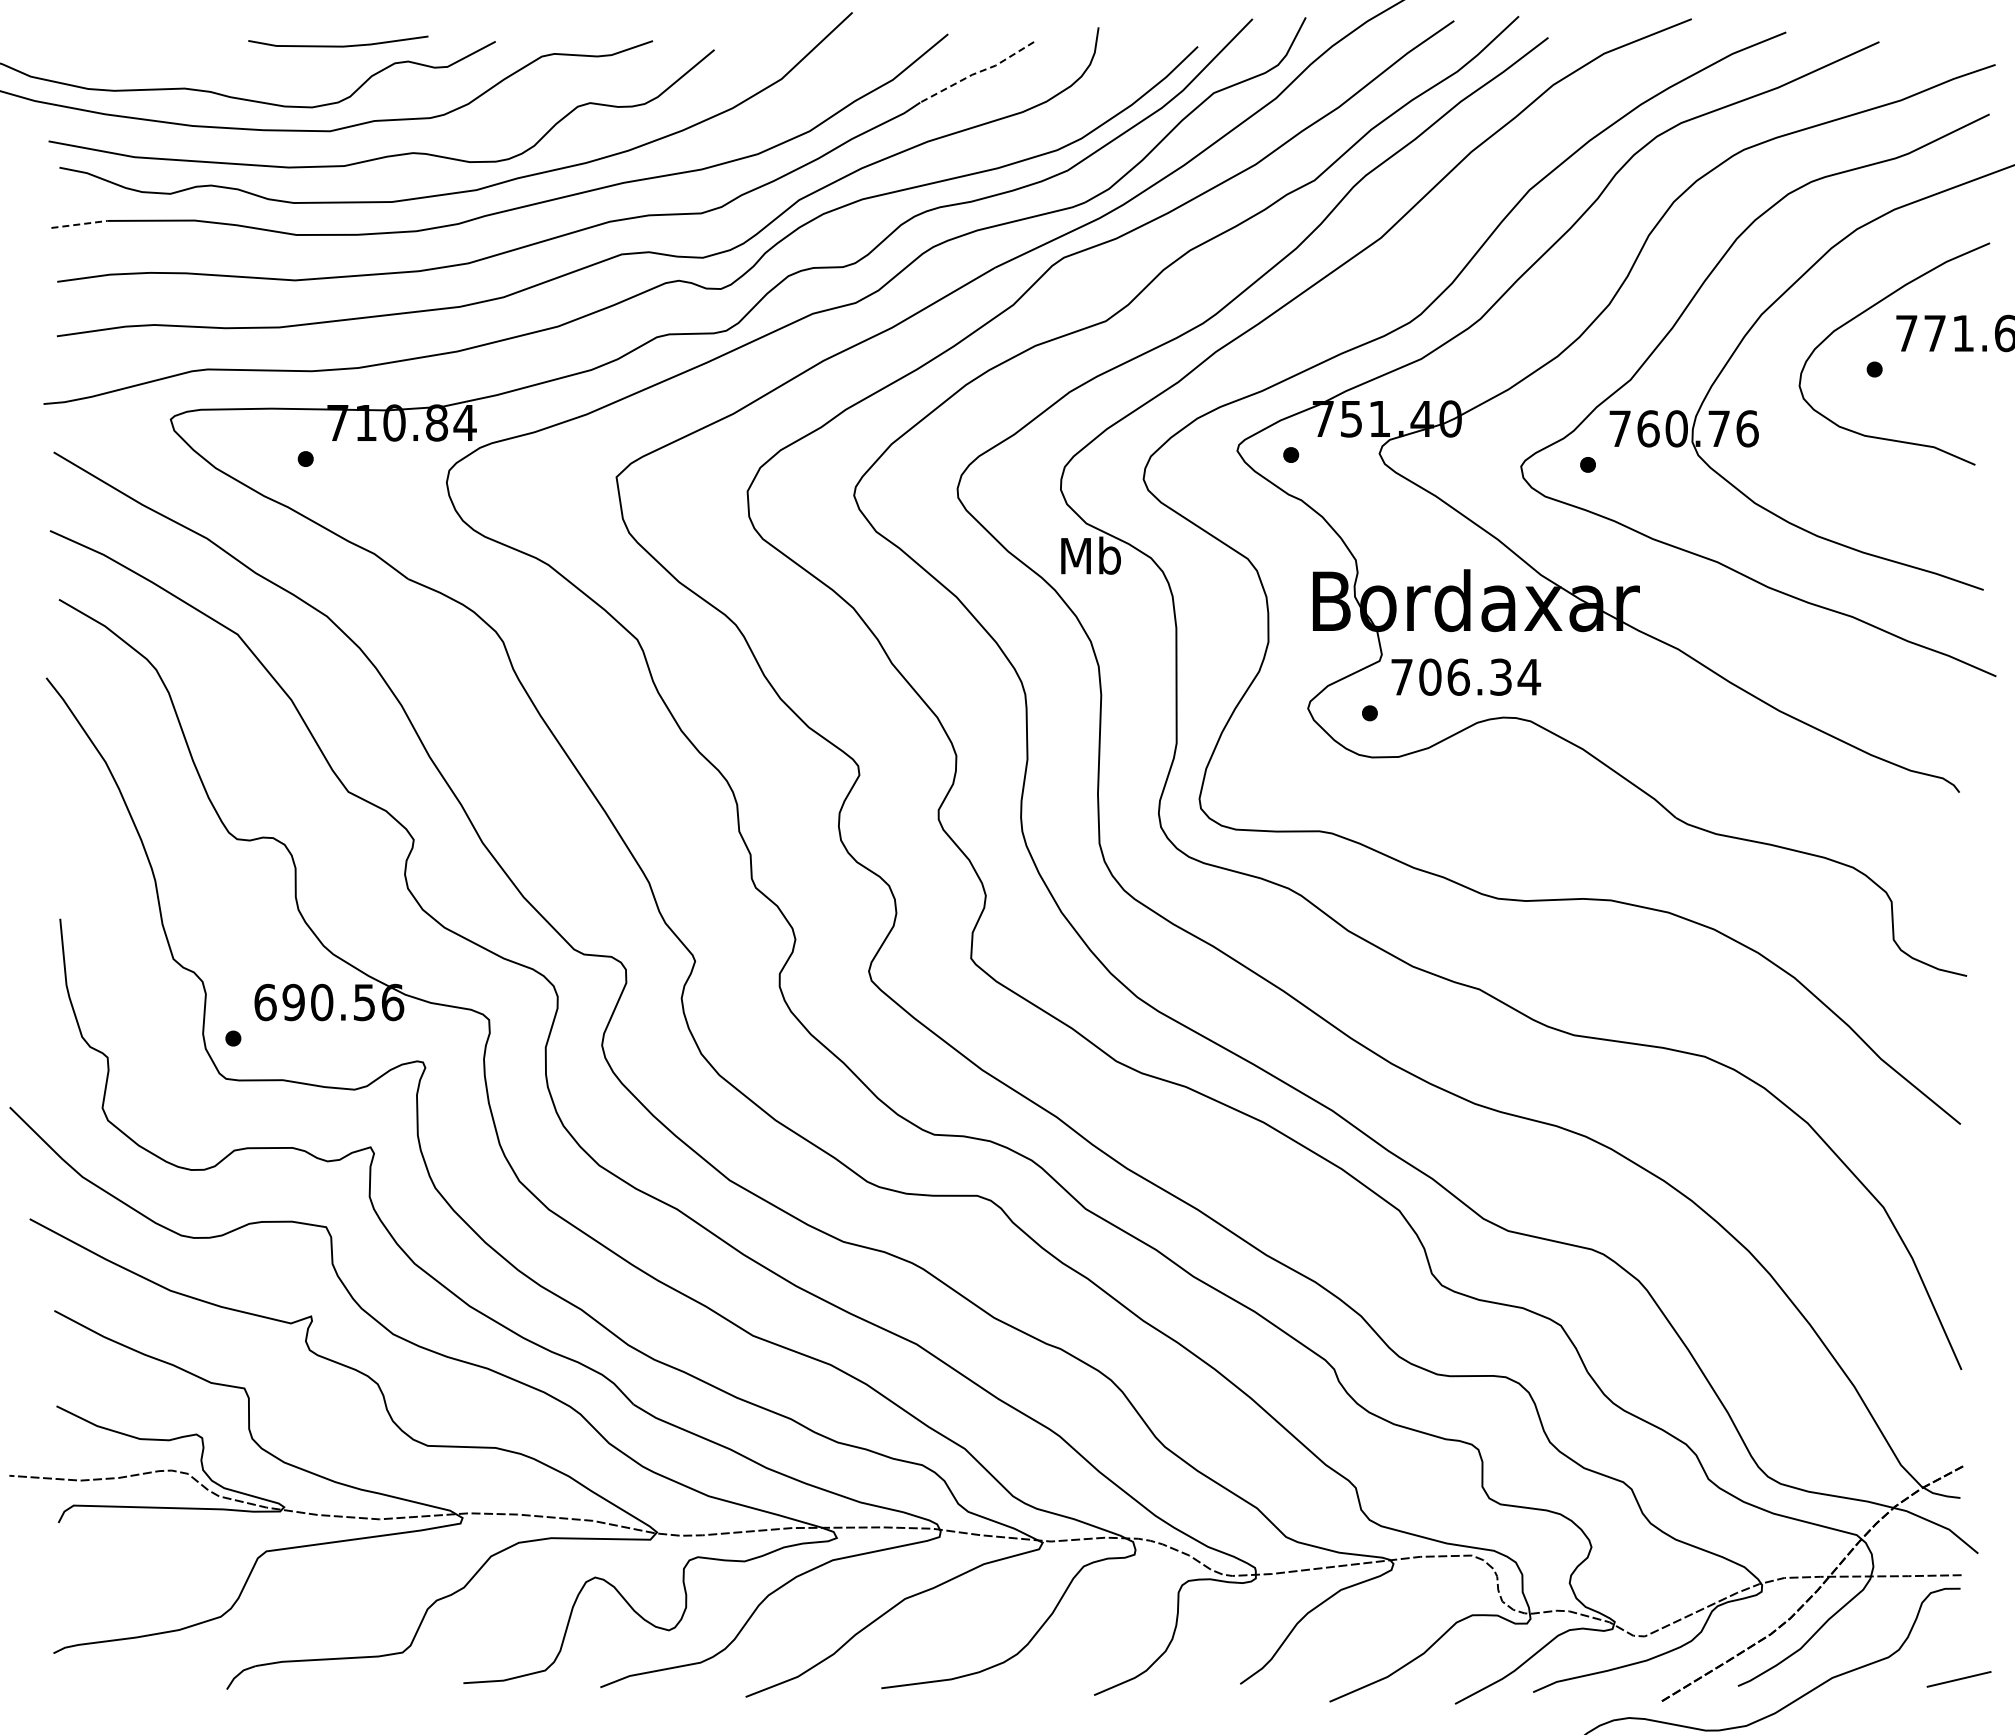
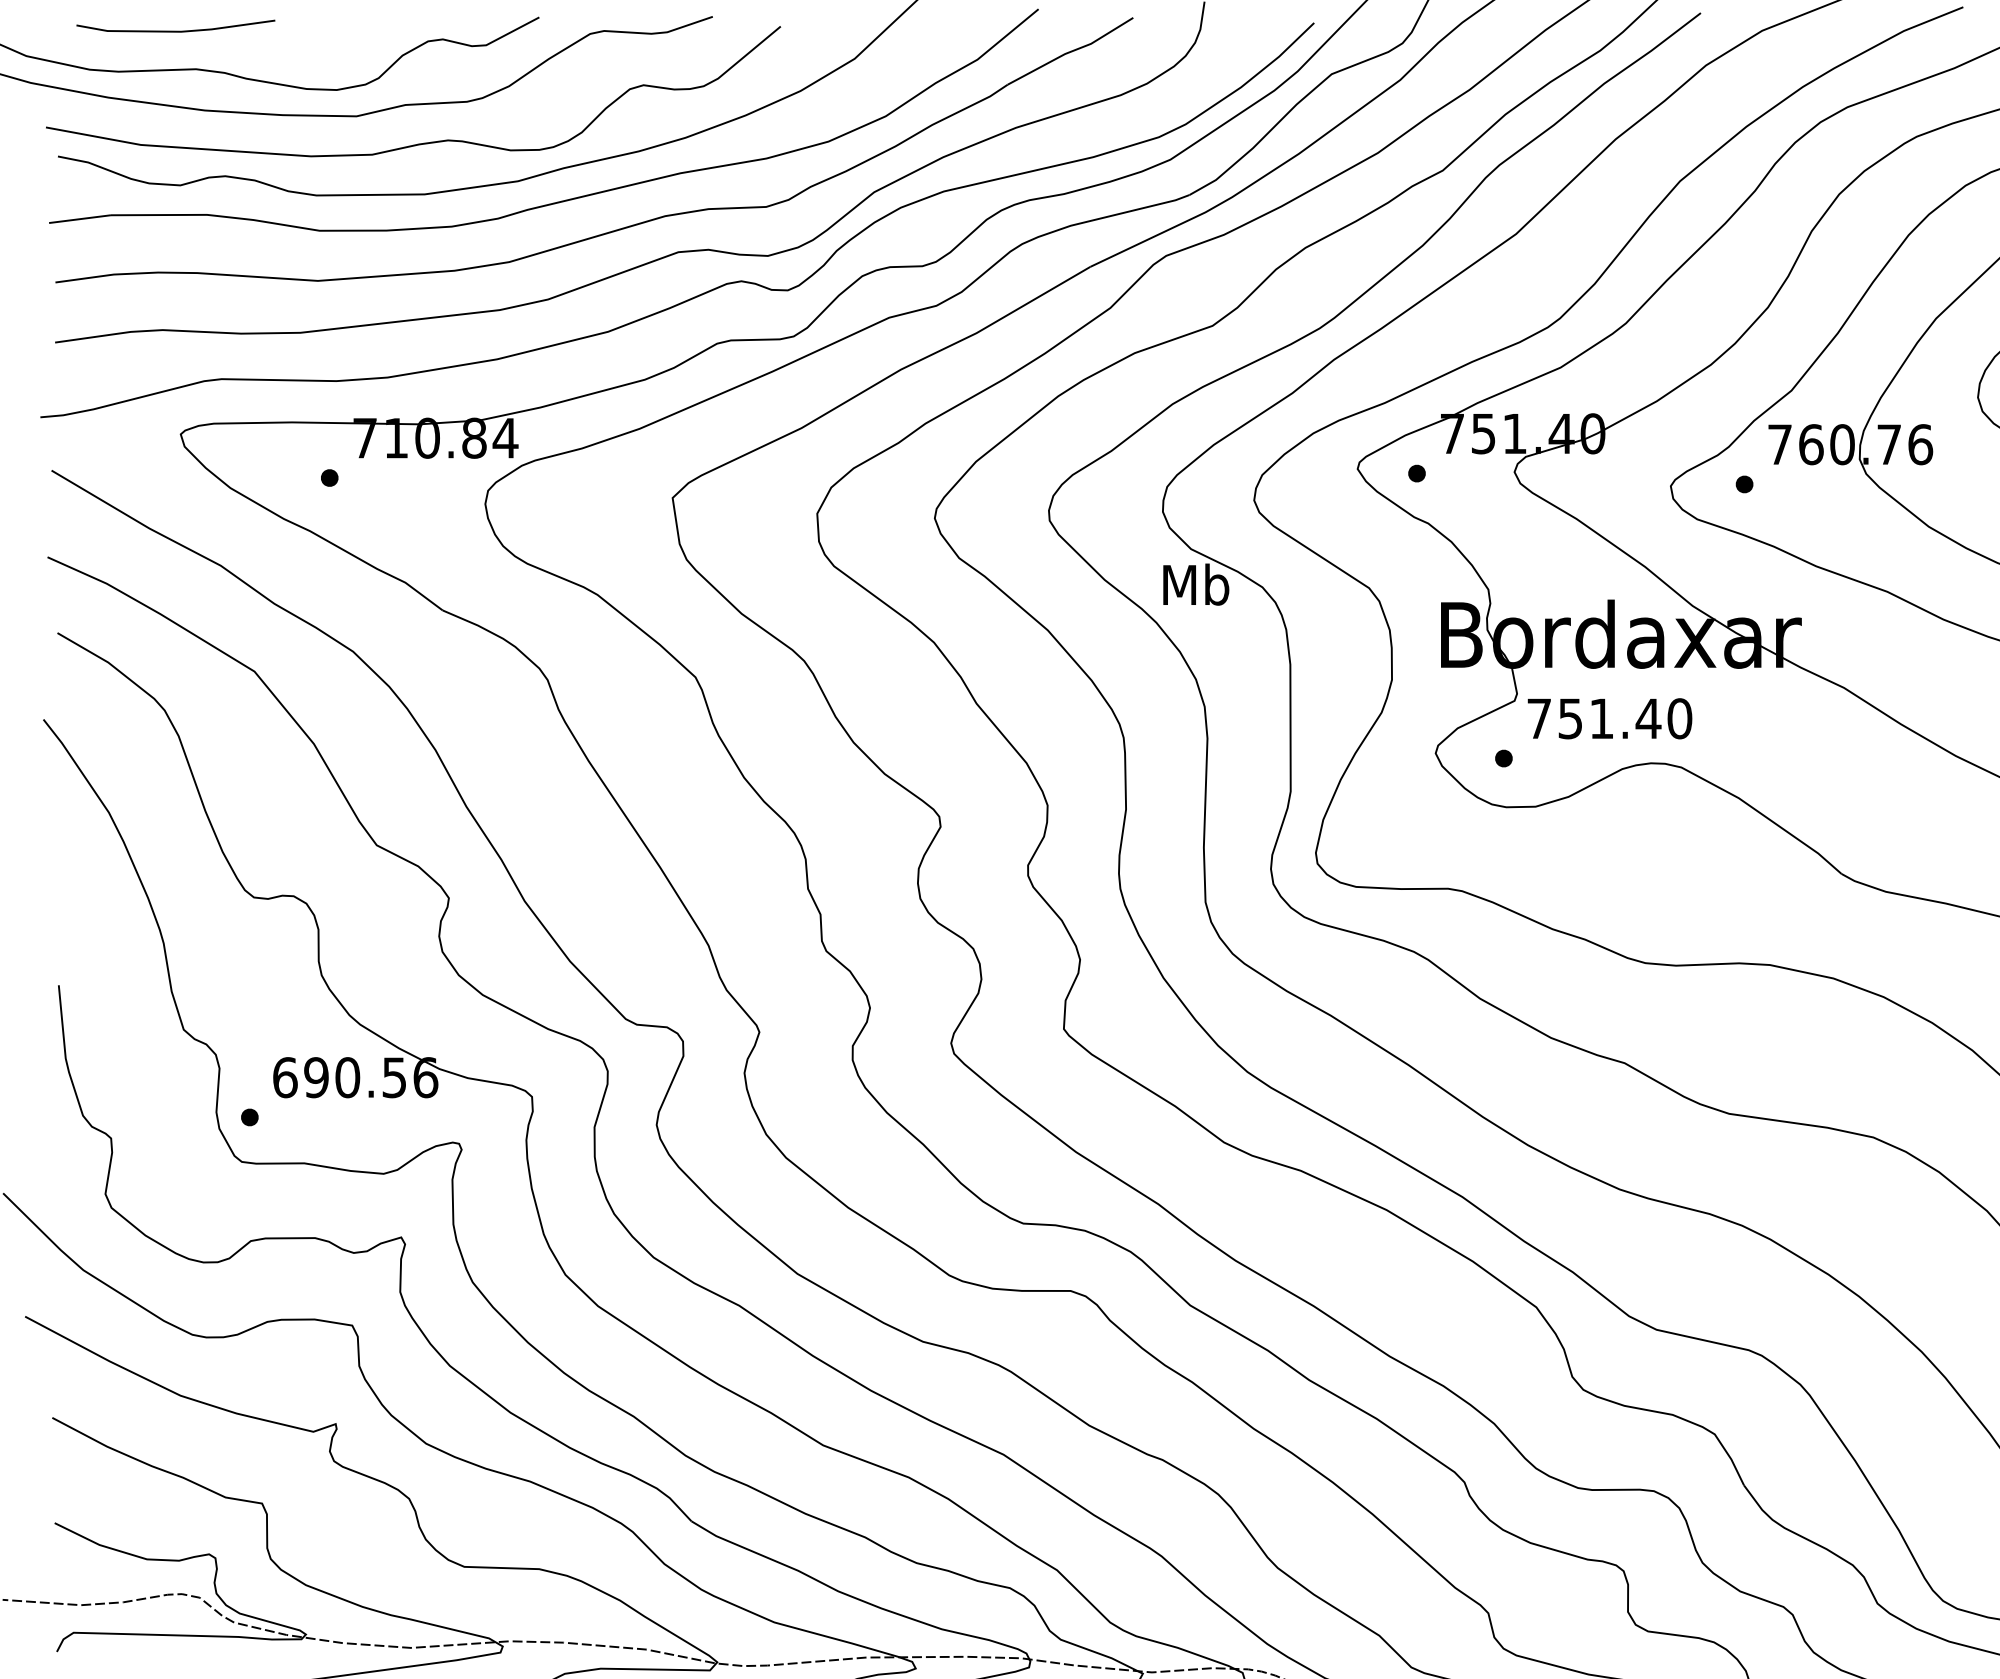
line: (338, 45) -> (176, 30), moved
line: (977, 72) -> (1070, 51), dashed -> solid
line: (79, 224) -> (80, 219), dashed -> solid
text: (1480, 676) -> (1625, 717), 706.34 -> 751.40

